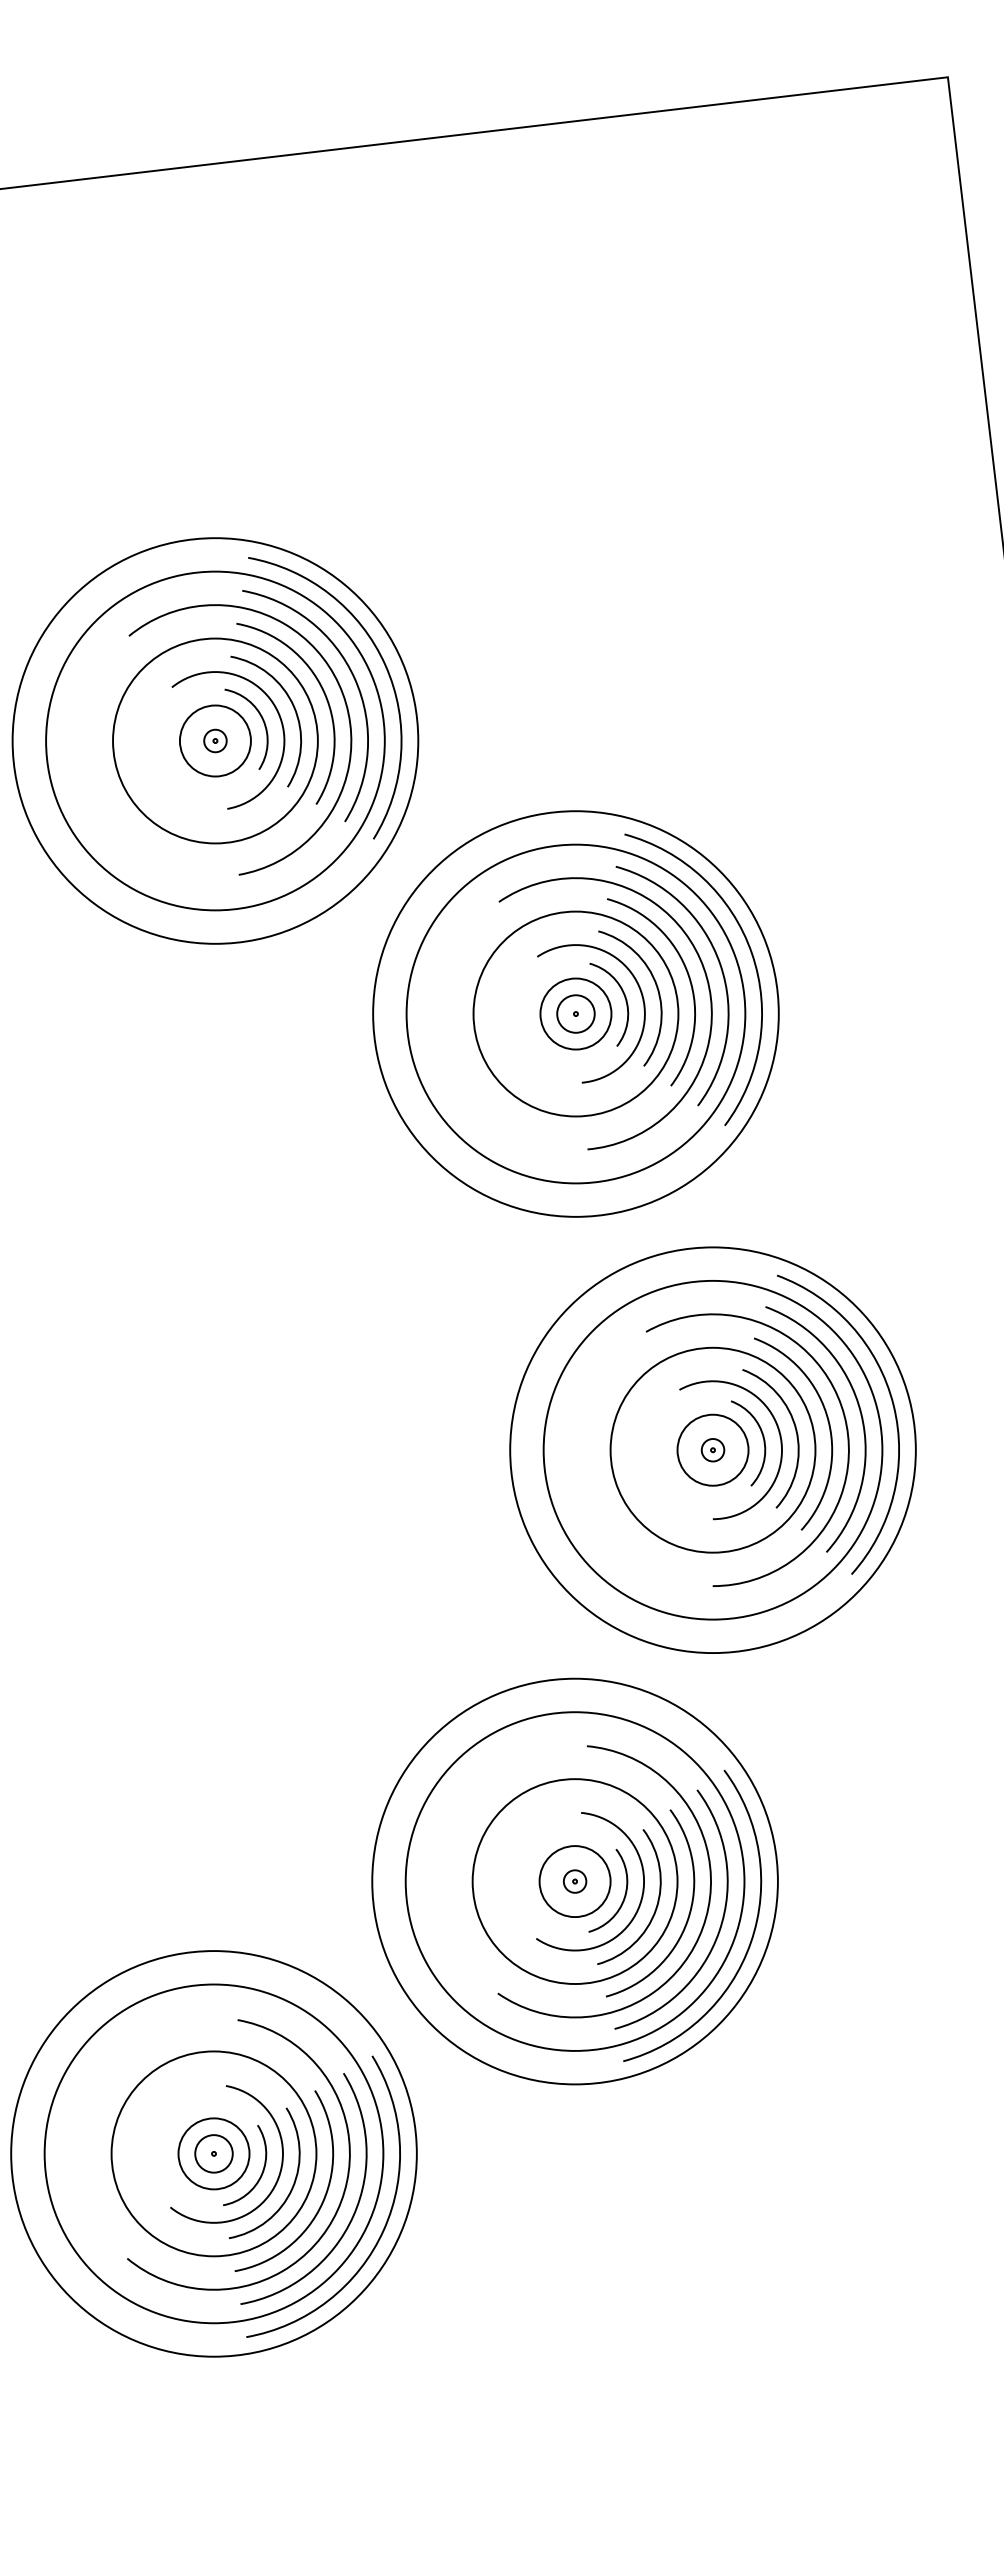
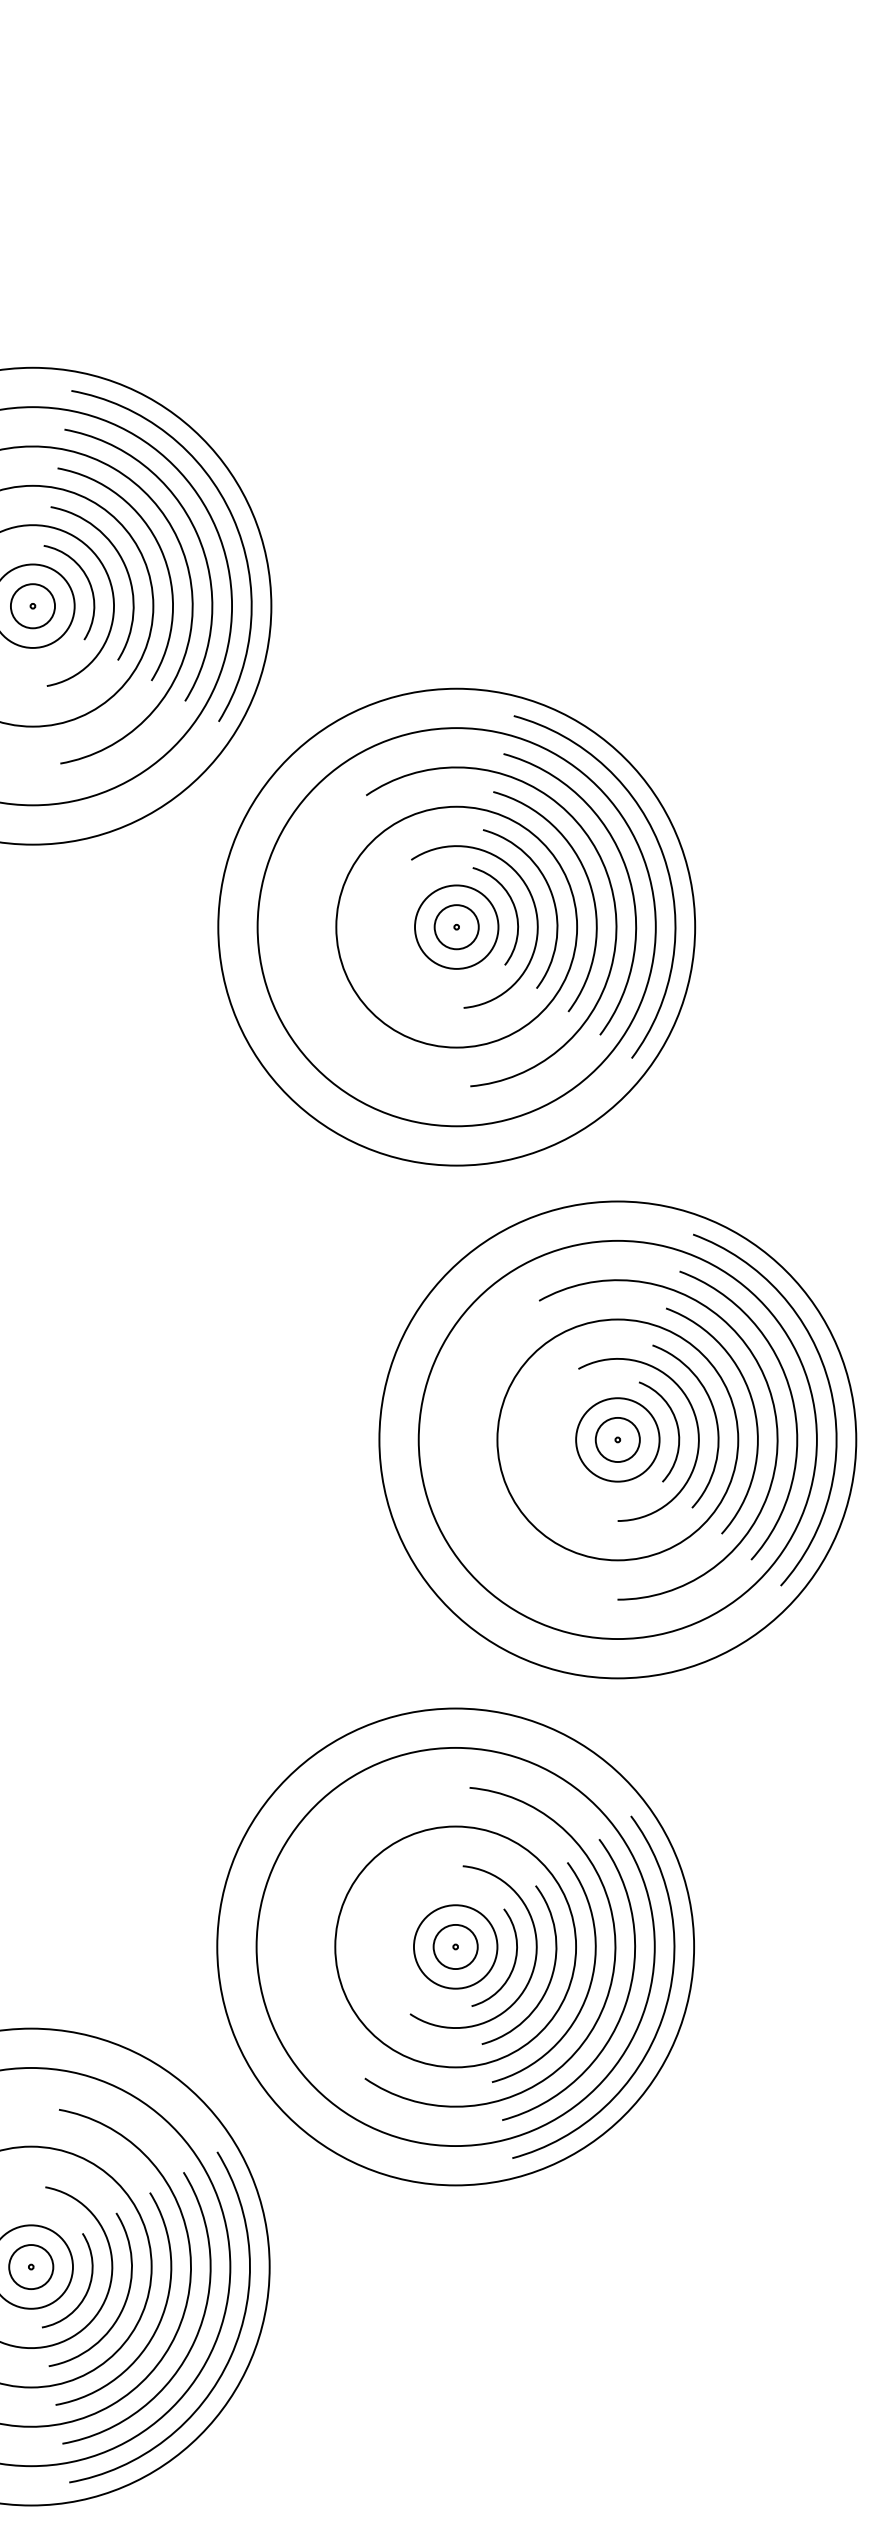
circle: (215, 740) -> (32, 605), size x1.67
circle: (712, 1450) -> (617, 1440), size x1.67
circle: (574, 1881) -> (455, 1946), size x1.67

